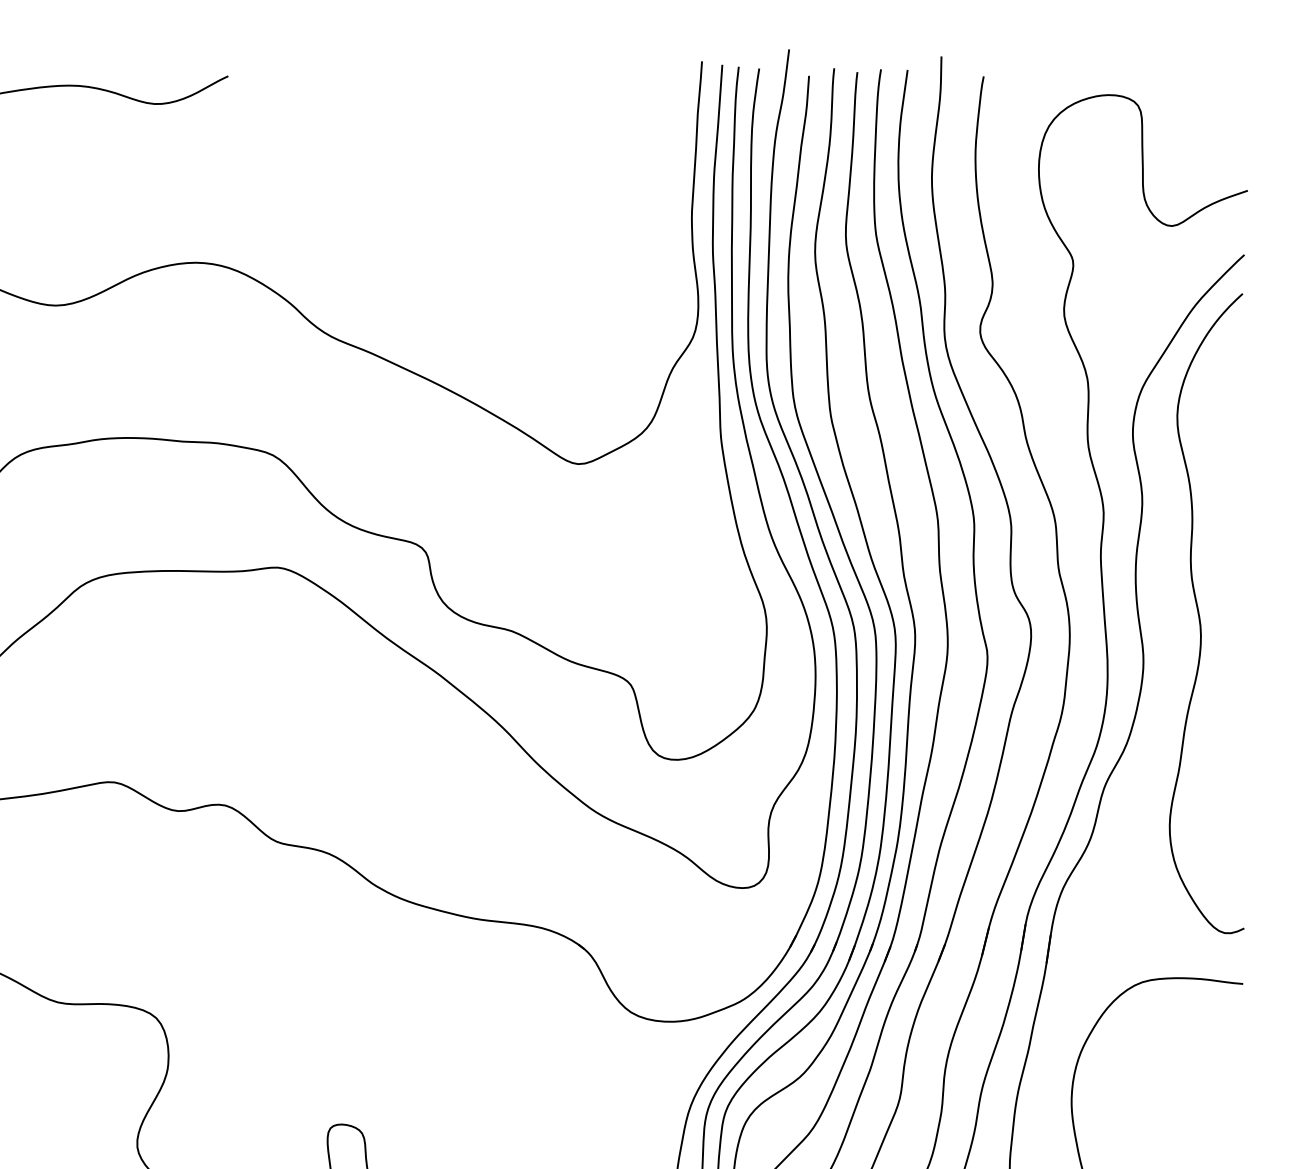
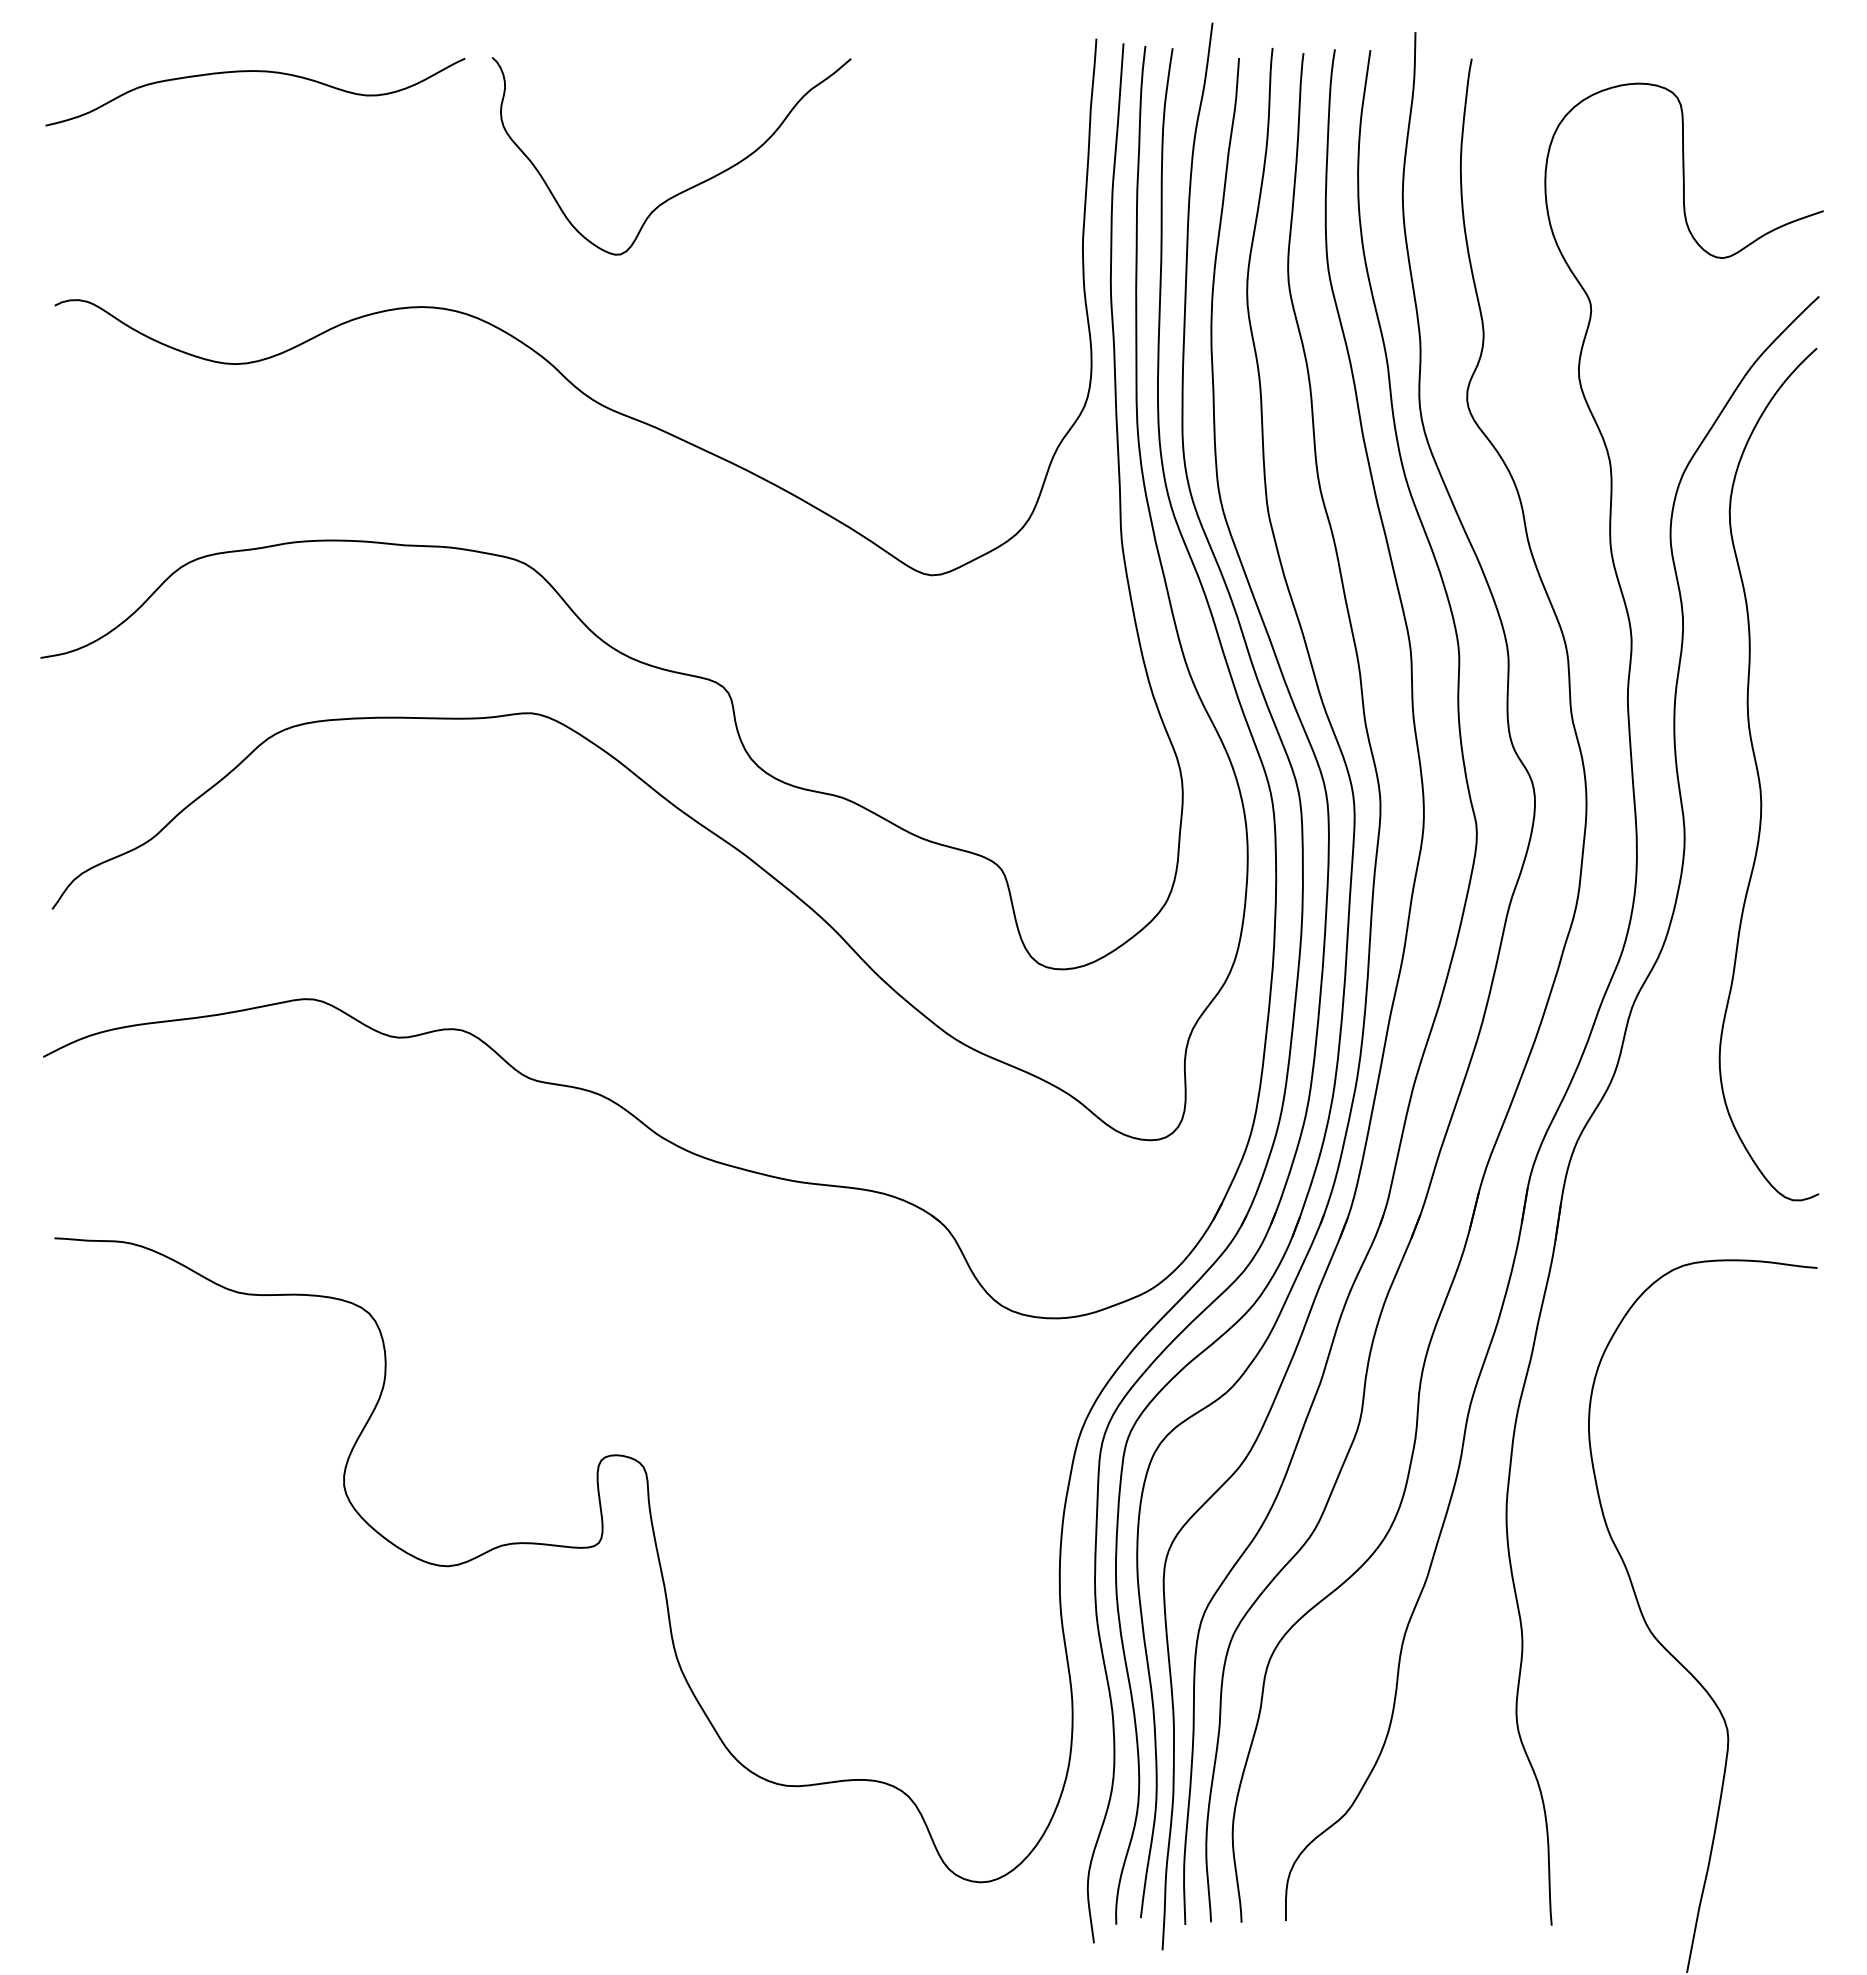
curve: (395, 173) -> (687, 188), added

